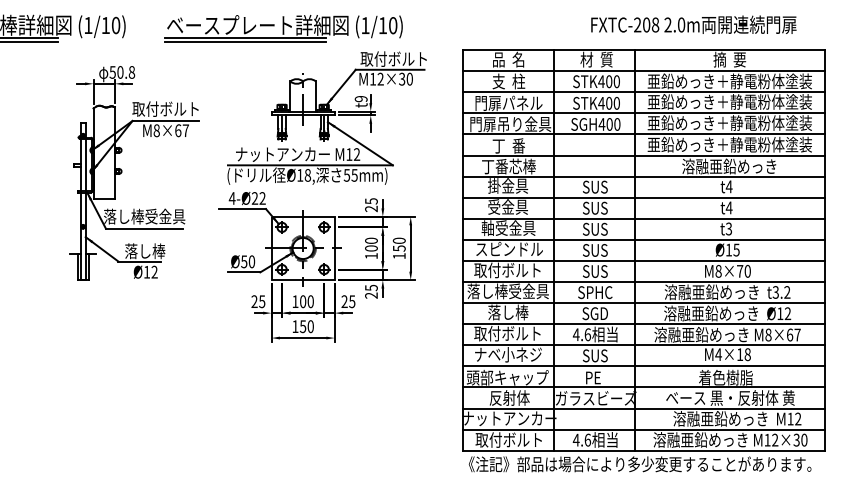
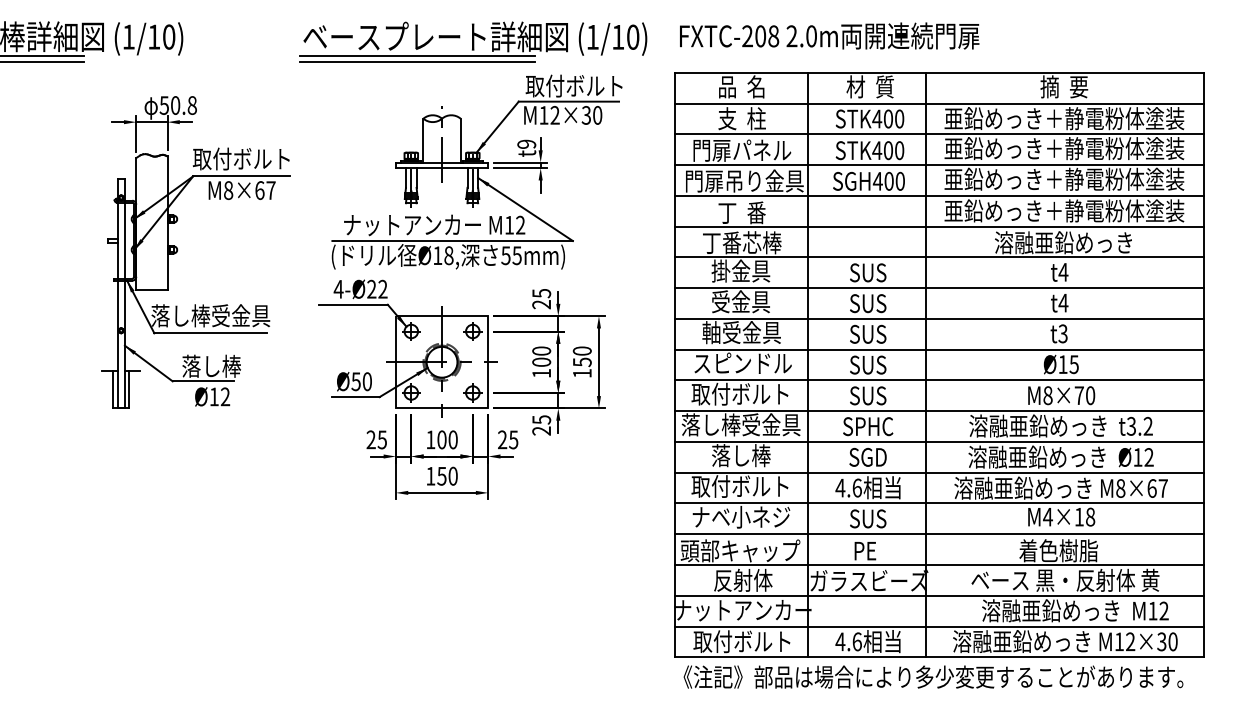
text: (693, 24) -> (829, 35), moved
part: (283, 28) -> (473, 41), moved

